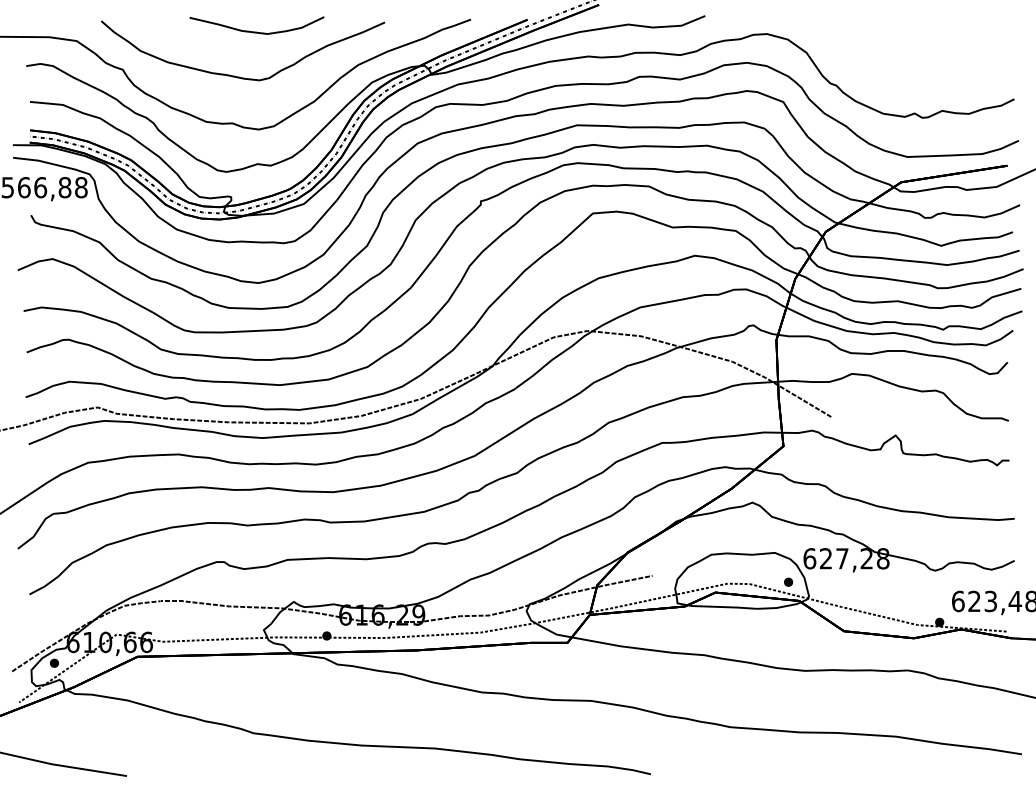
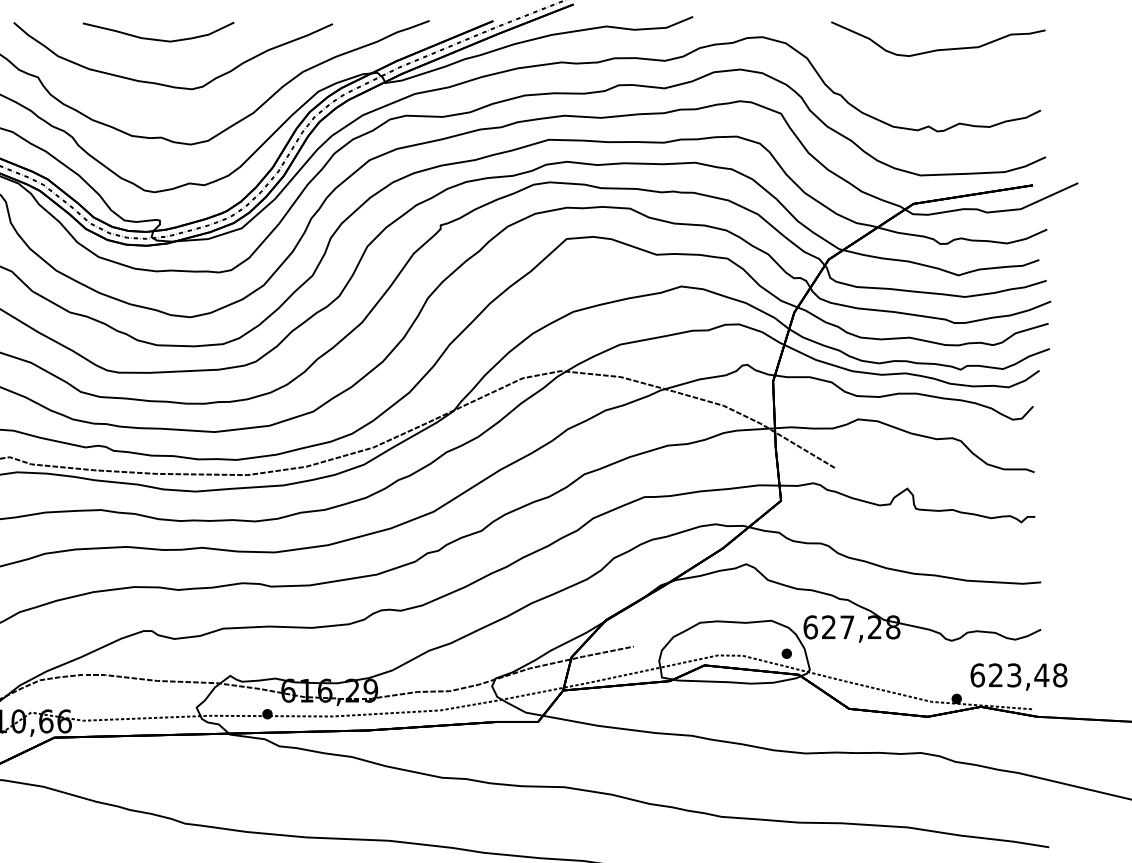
curve: (256, 31) -> (157, 38), moved
curve: (923, 44) -> (938, 48), added

